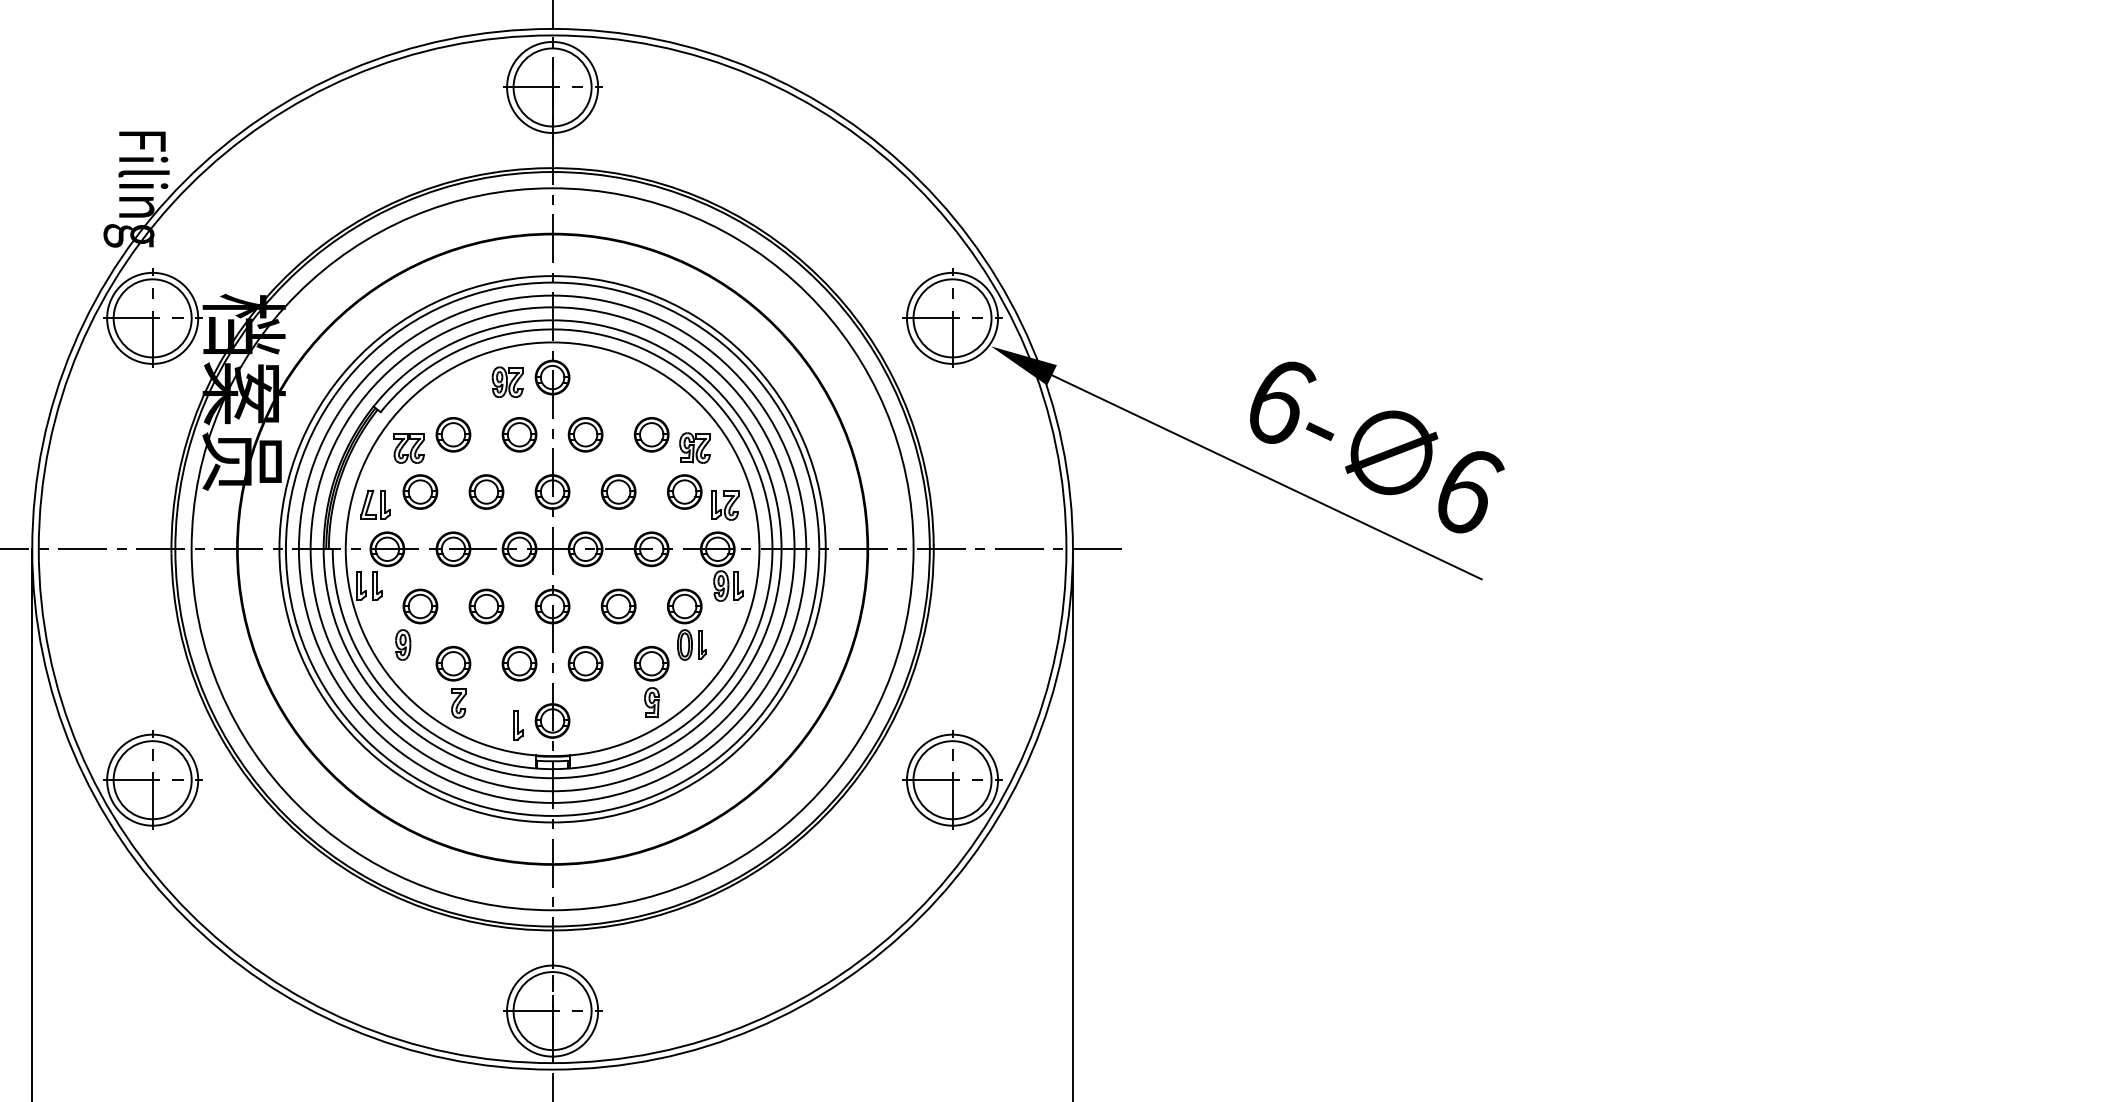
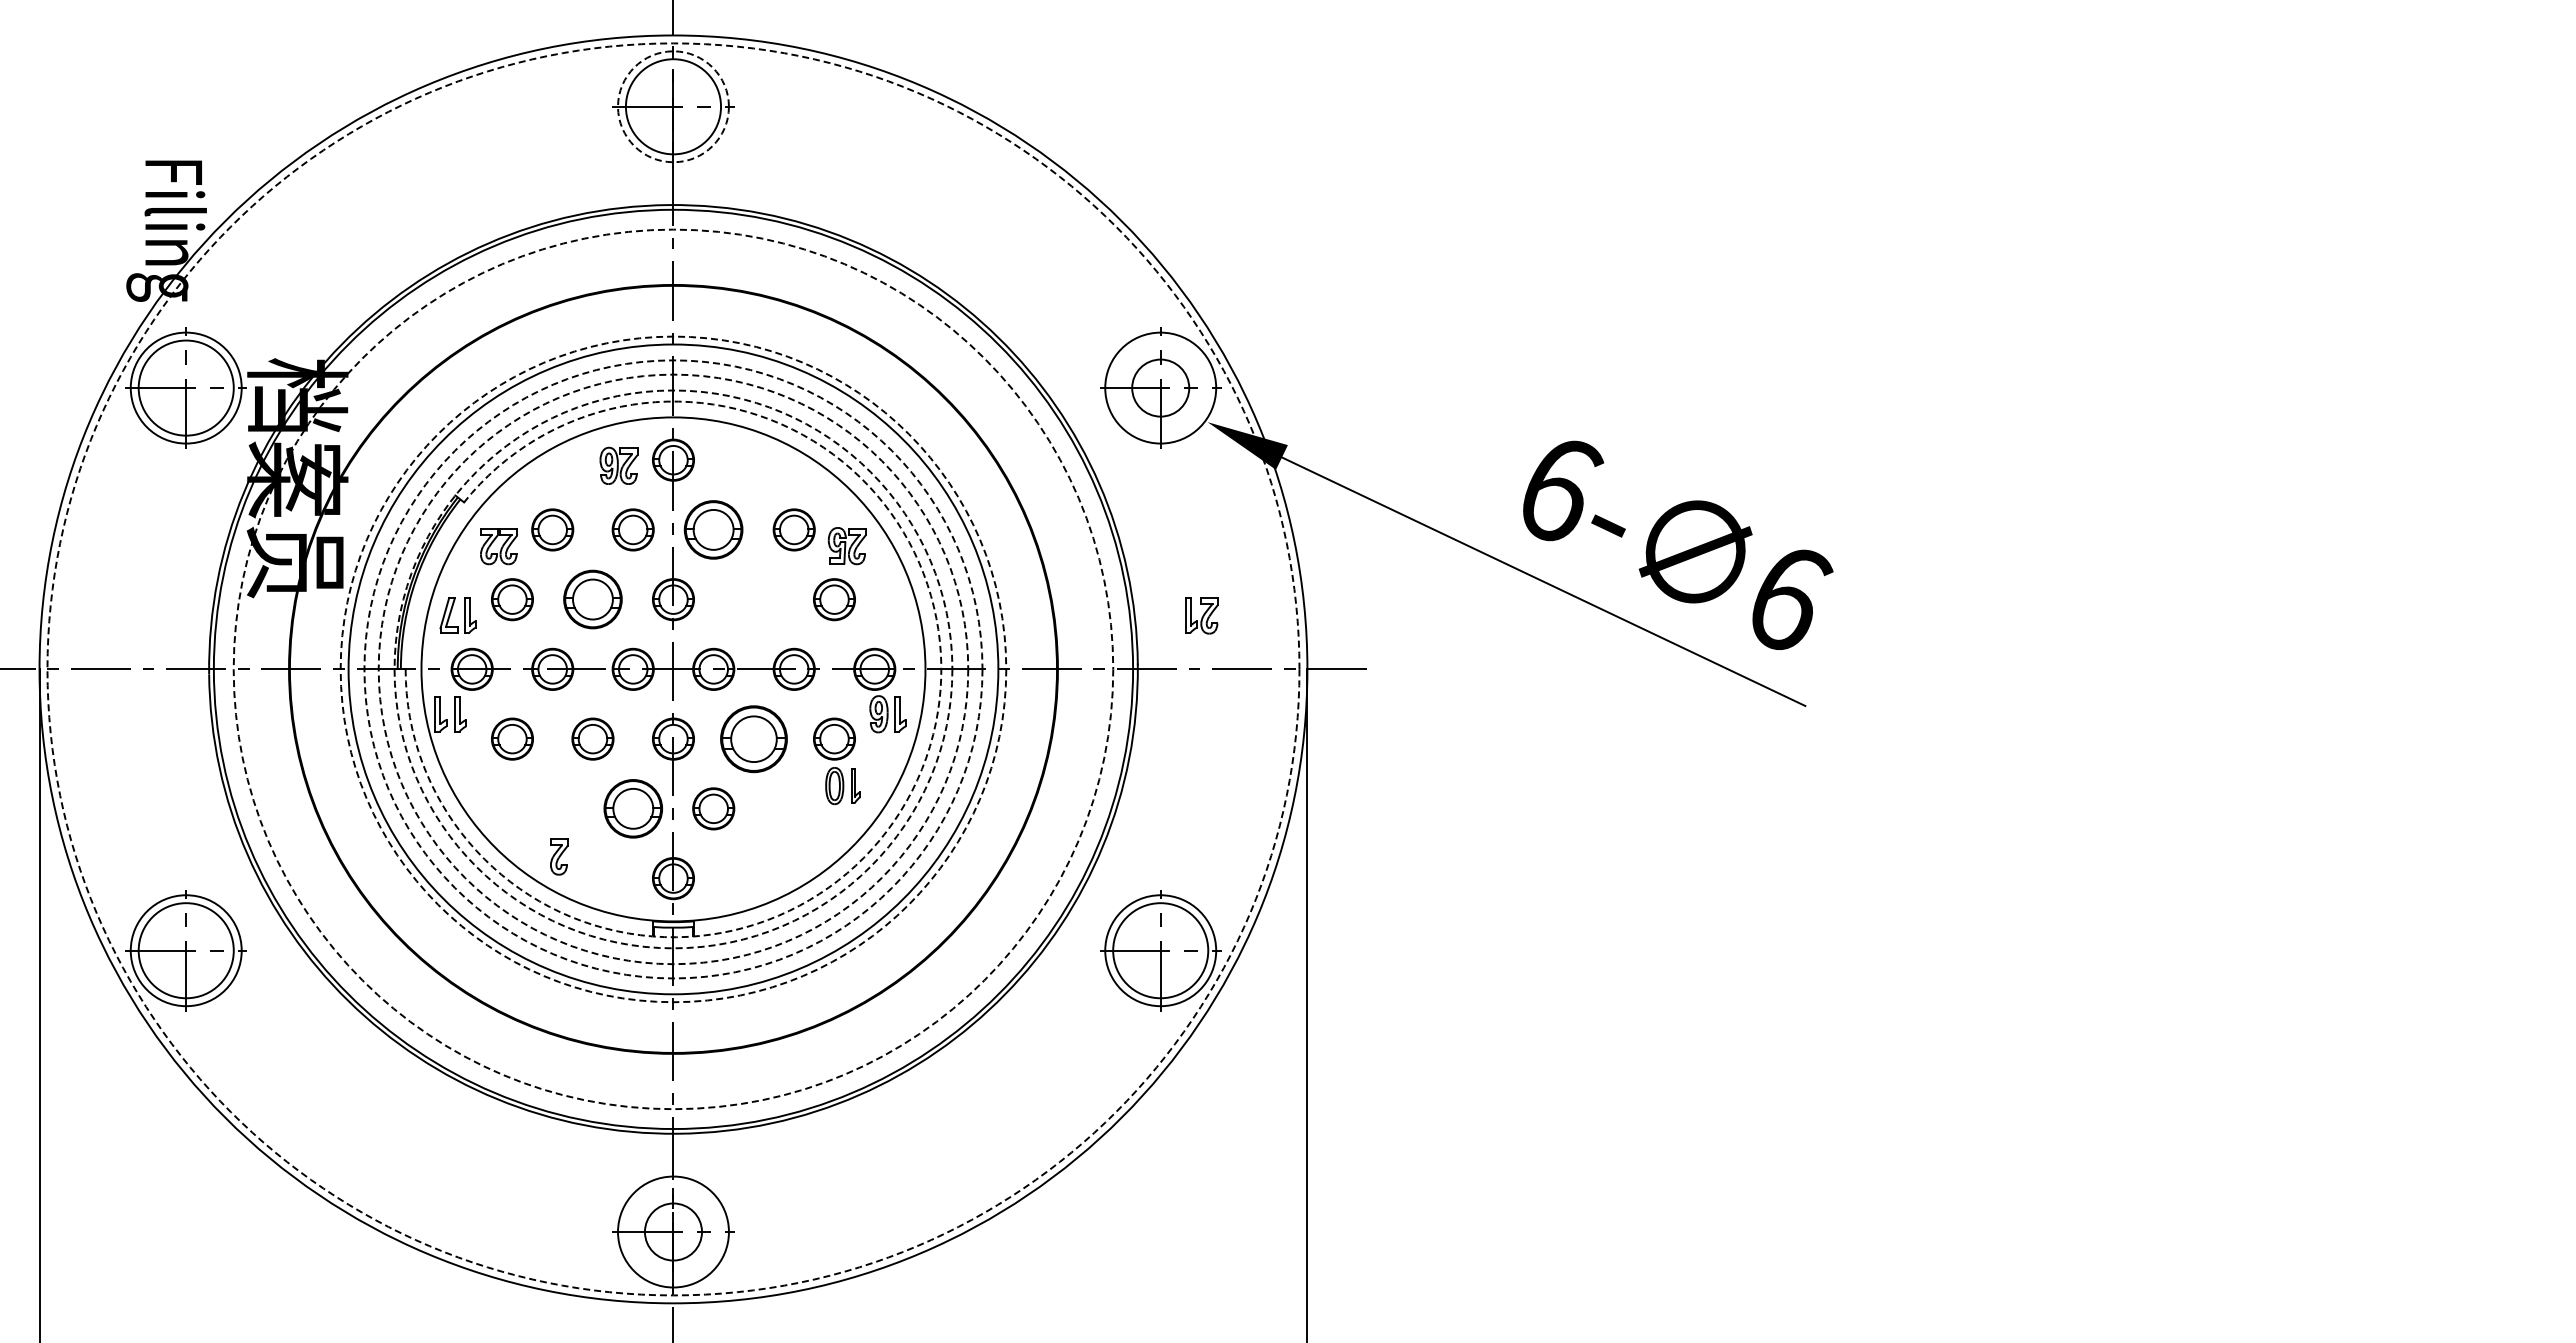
circle: (552, 87) -> (673, 106), solid -> dashed
circle: (952, 317) -> (1160, 387), size x0.6
part: (585, 434) -> (713, 529), size x1.4
part: (486, 491) -> (592, 599), size x1.4
part: (618, 491) -> (753, 599), removed
part: (724, 505) -> (1201, 615), moved
circle: (552, 549) -> (673, 669), solid -> dashed
circle: (552, 549) -> (673, 669), solid -> dashed
circle: (552, 549) -> (673, 669), solid -> dashed
circle: (552, 549) -> (673, 669), solid -> dashed
circle: (552, 549) -> (673, 669), solid -> dashed
circle: (552, 549) -> (673, 669), solid -> dashed
part: (618, 605) -> (753, 738), size x1.6
arc: (760, 621) -> (926, 757), solid -> dashed
part: (403, 645) -> (491, 786), removed
part: (453, 663) -> (552, 808), removed
part: (518, 663) -> (632, 808), size x1.4
part: (651, 681) -> (793, 830), removed
part: (518, 725) -> (631, 884), removed
circle: (552, 1010) -> (673, 1231), size x0.6

